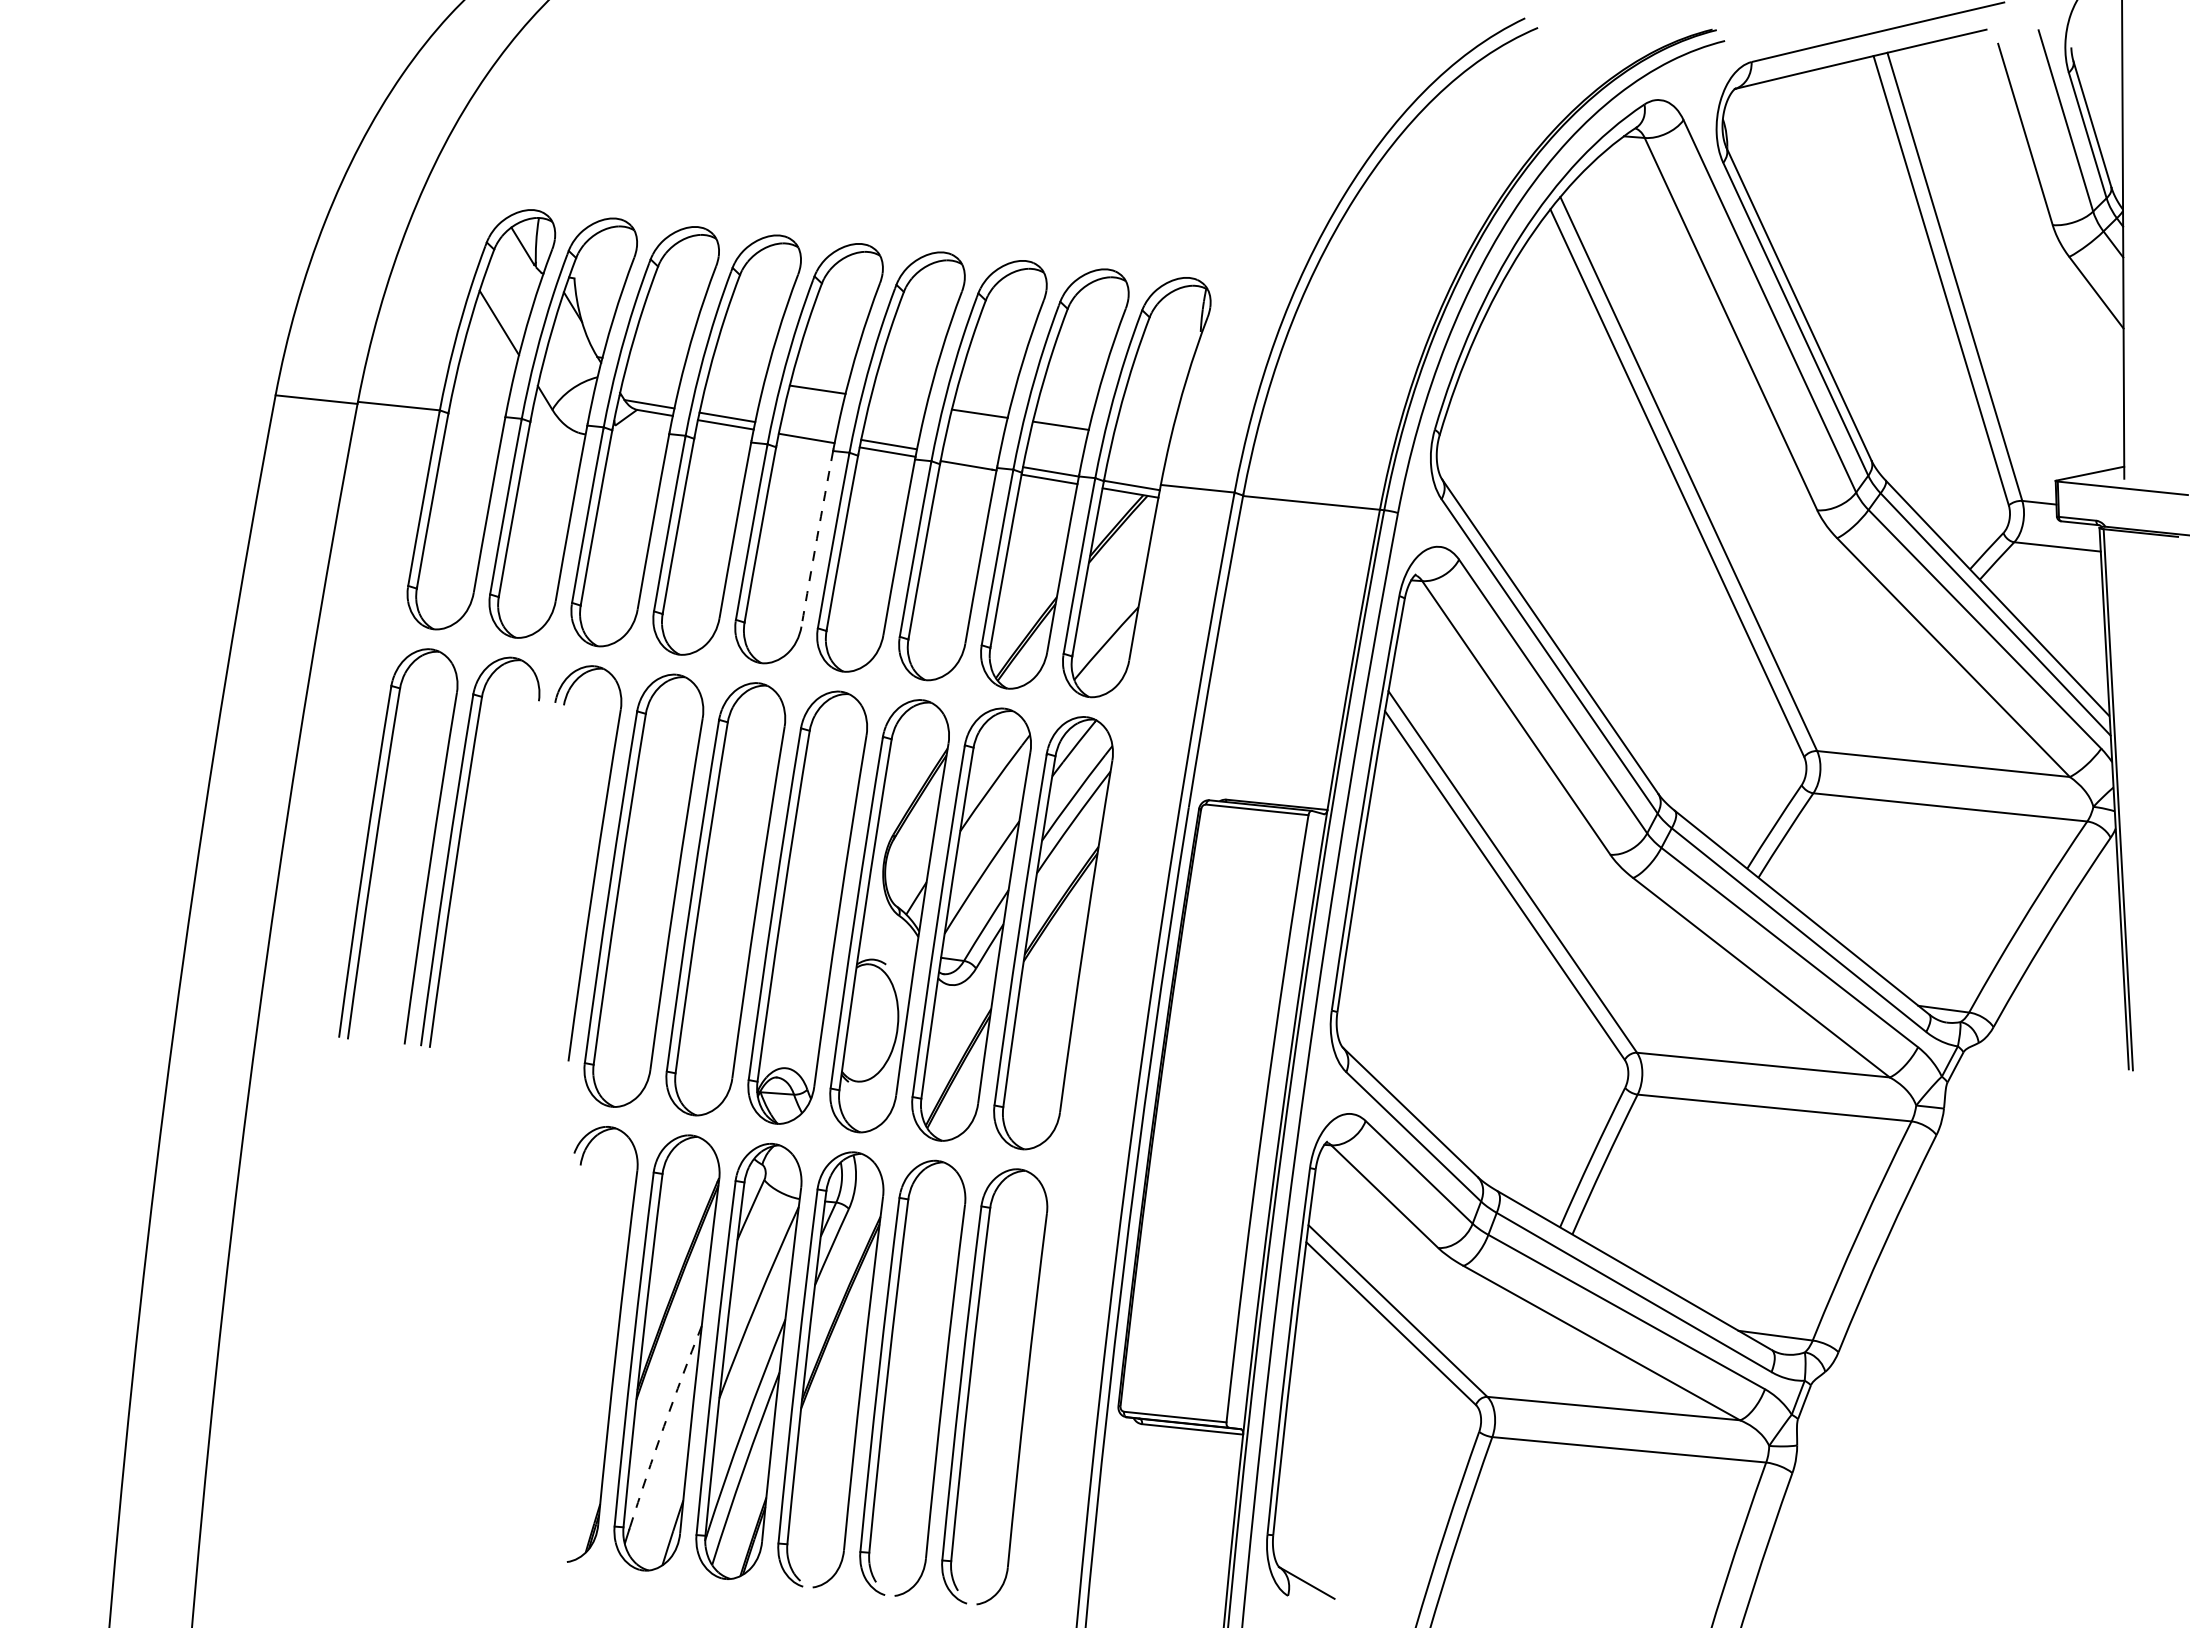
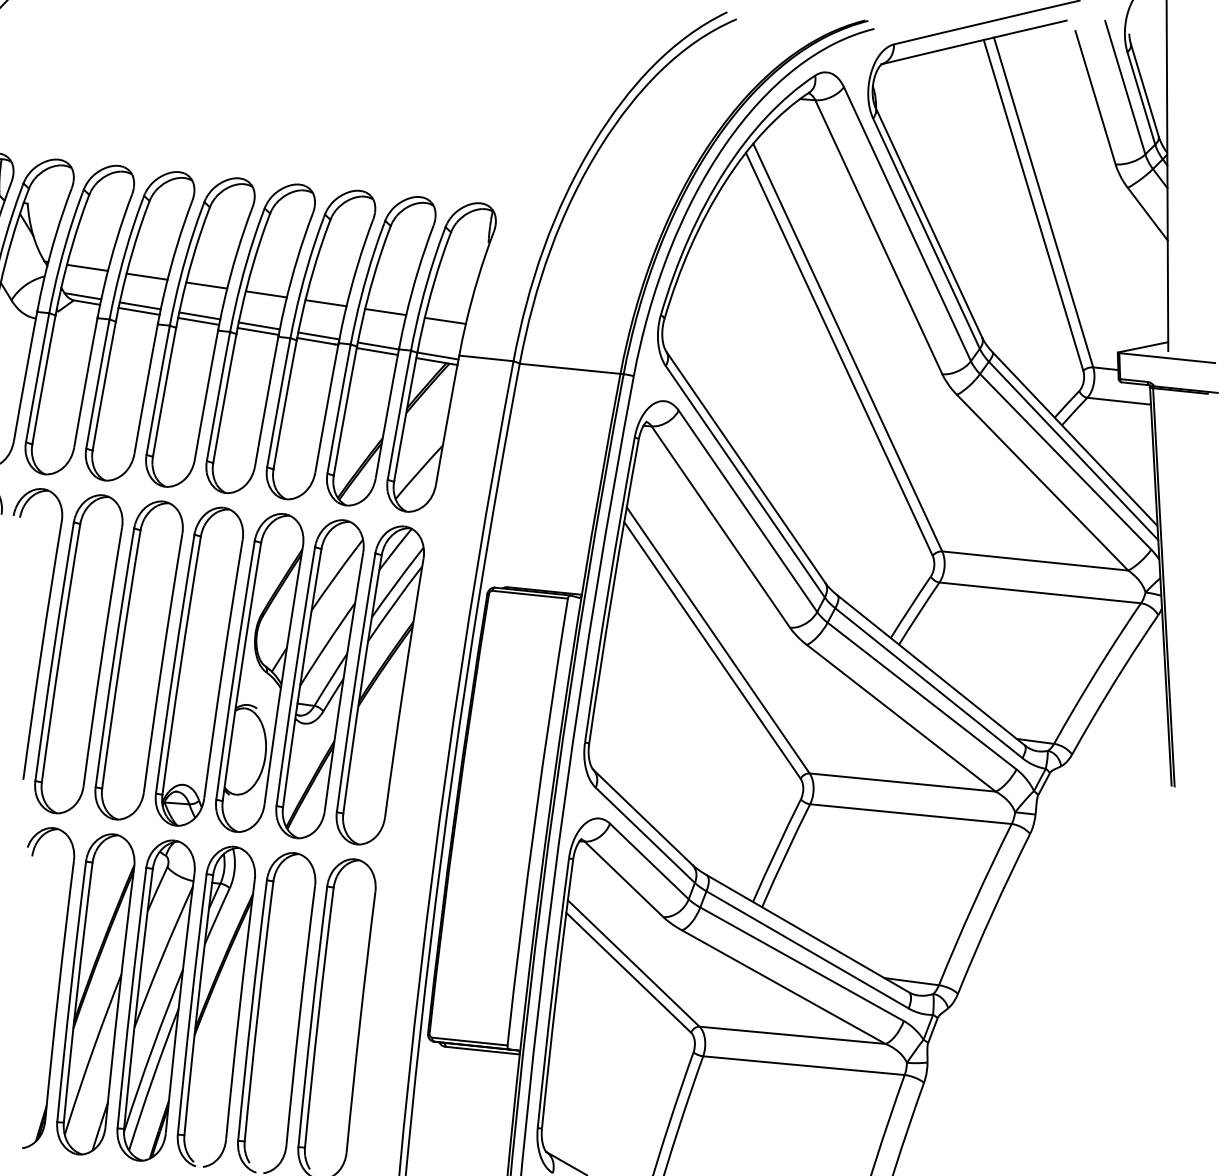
line: (655, 365) -> (87, 267), added
line: (736, 377) -> (146, 276), added
line: (898, 401) -> (266, 294), added
line: (808, 430) -> (199, 315), added
line: (1141, 437) -> (445, 320), added
line: (969, 457) -> (318, 335), added
arc: (816, 538) -> (205, 395), dashed -> solid
arc: (664, 1426) -> (94, 1048), dashed -> solid

